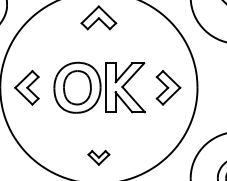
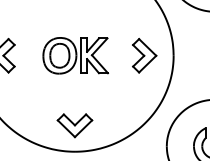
part: (99, 87) -> (75, 55), size x0.71
part: (98, 157) -> (74, 125), size x1.67

